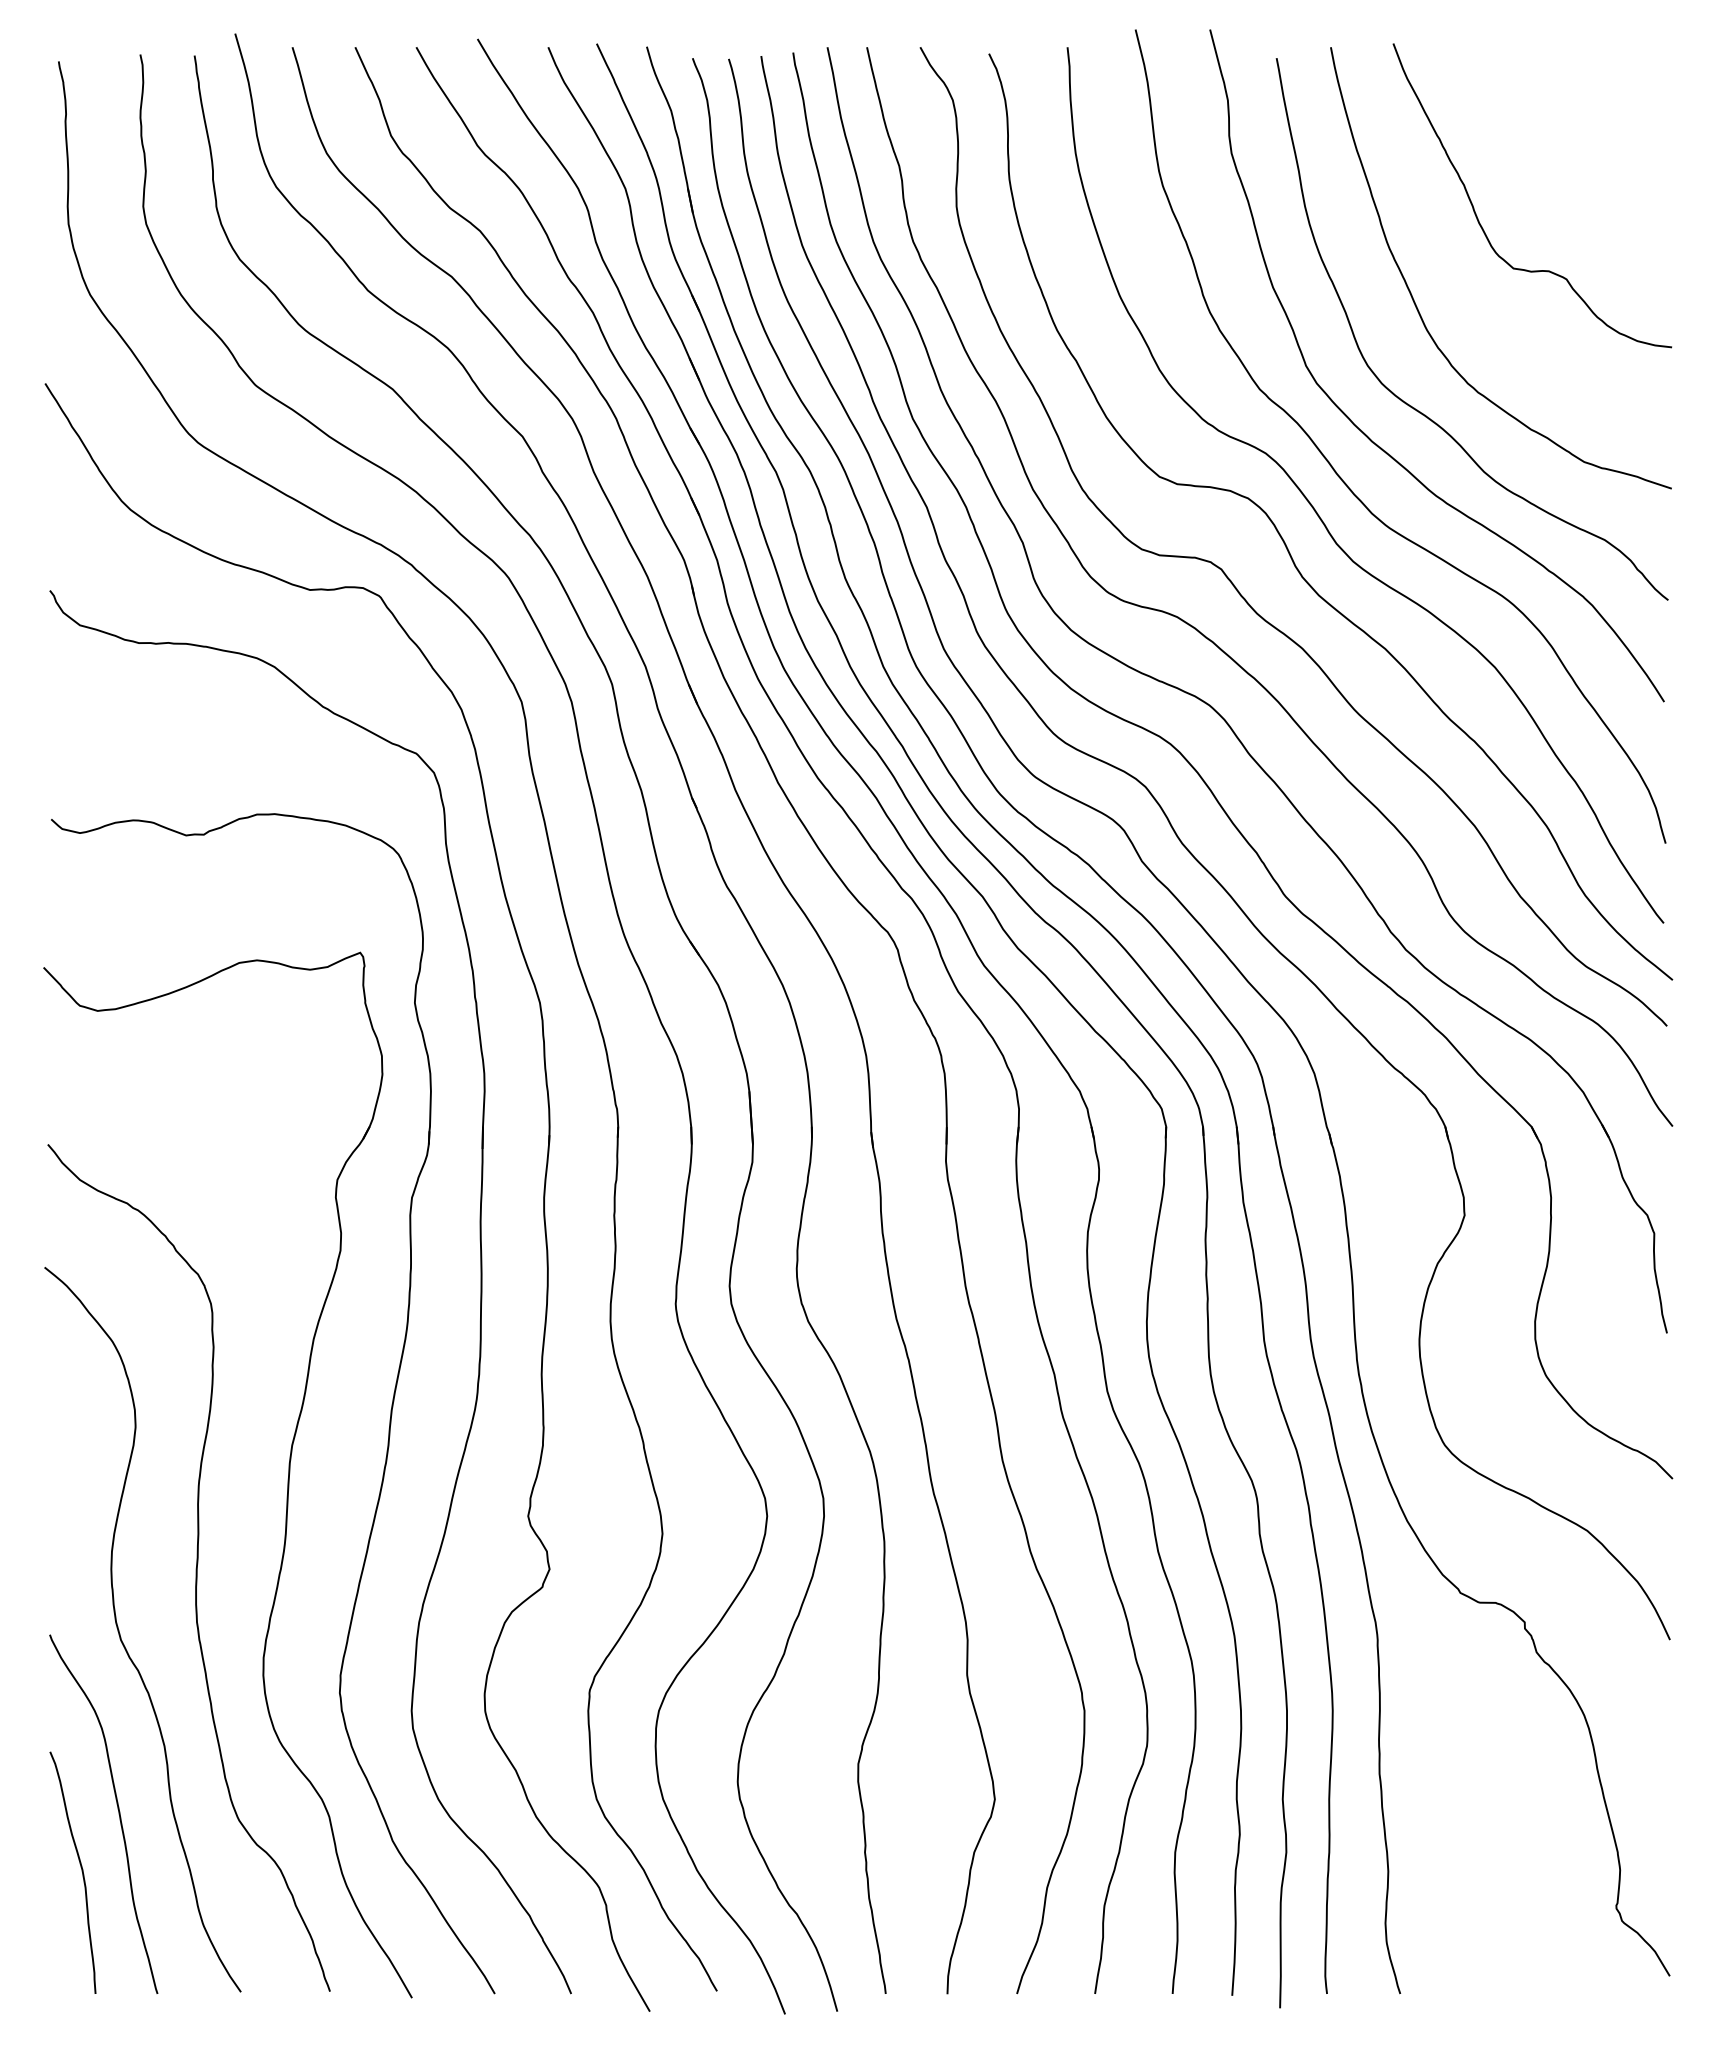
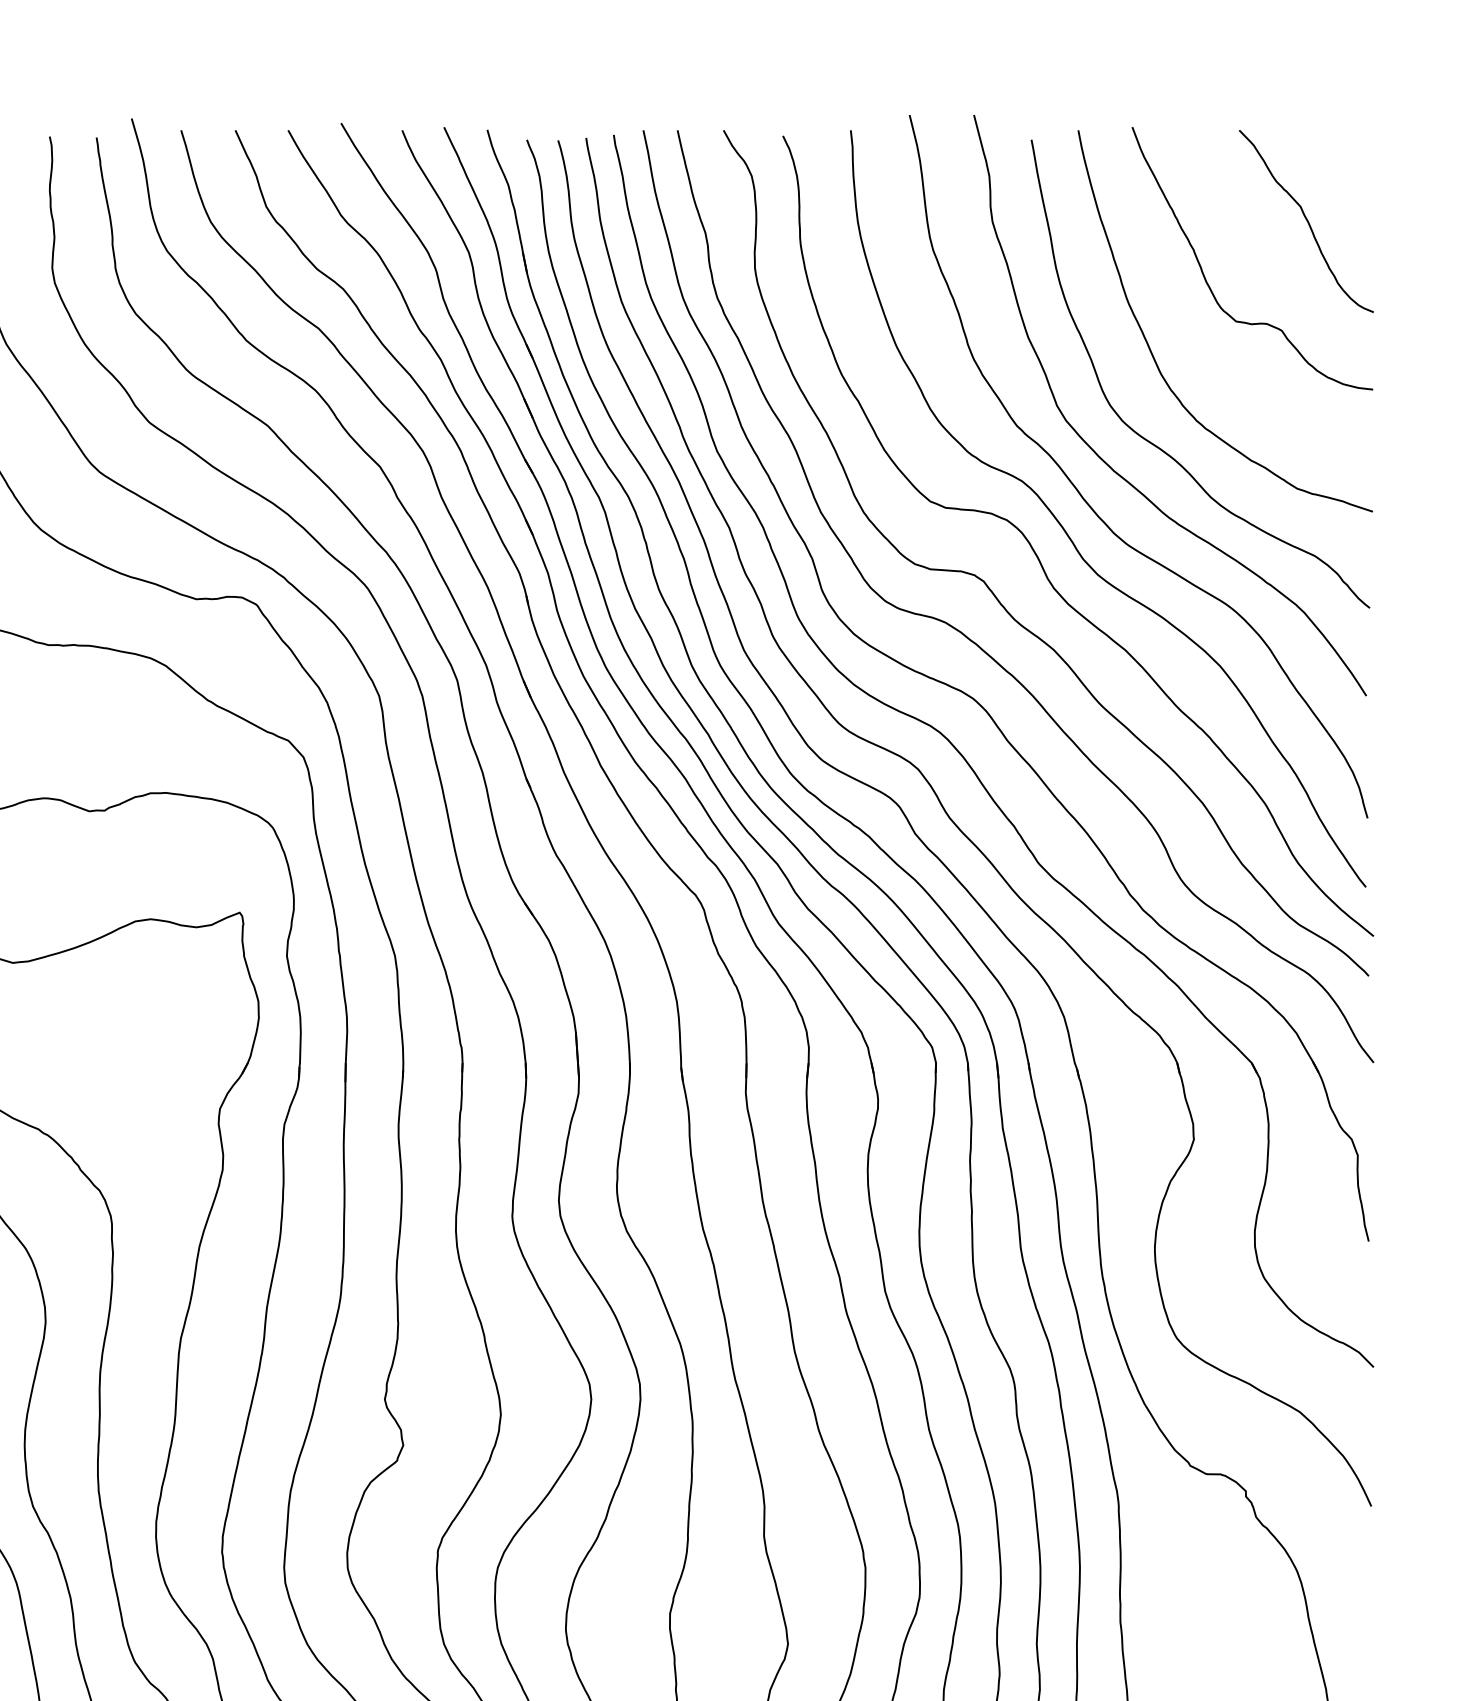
curve: (1594, 151) -> (1306, 220), added

